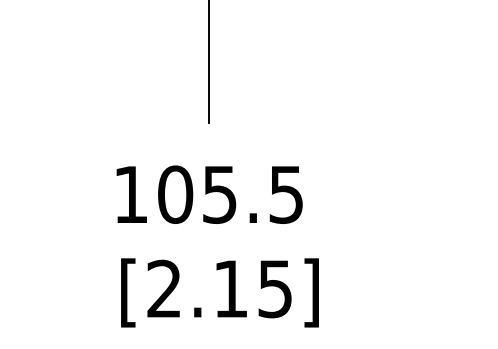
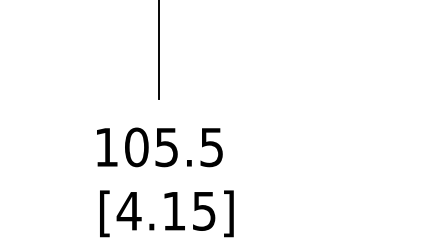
text: (163, 288) -> (128, 210), [2.15] -> [4.15]

